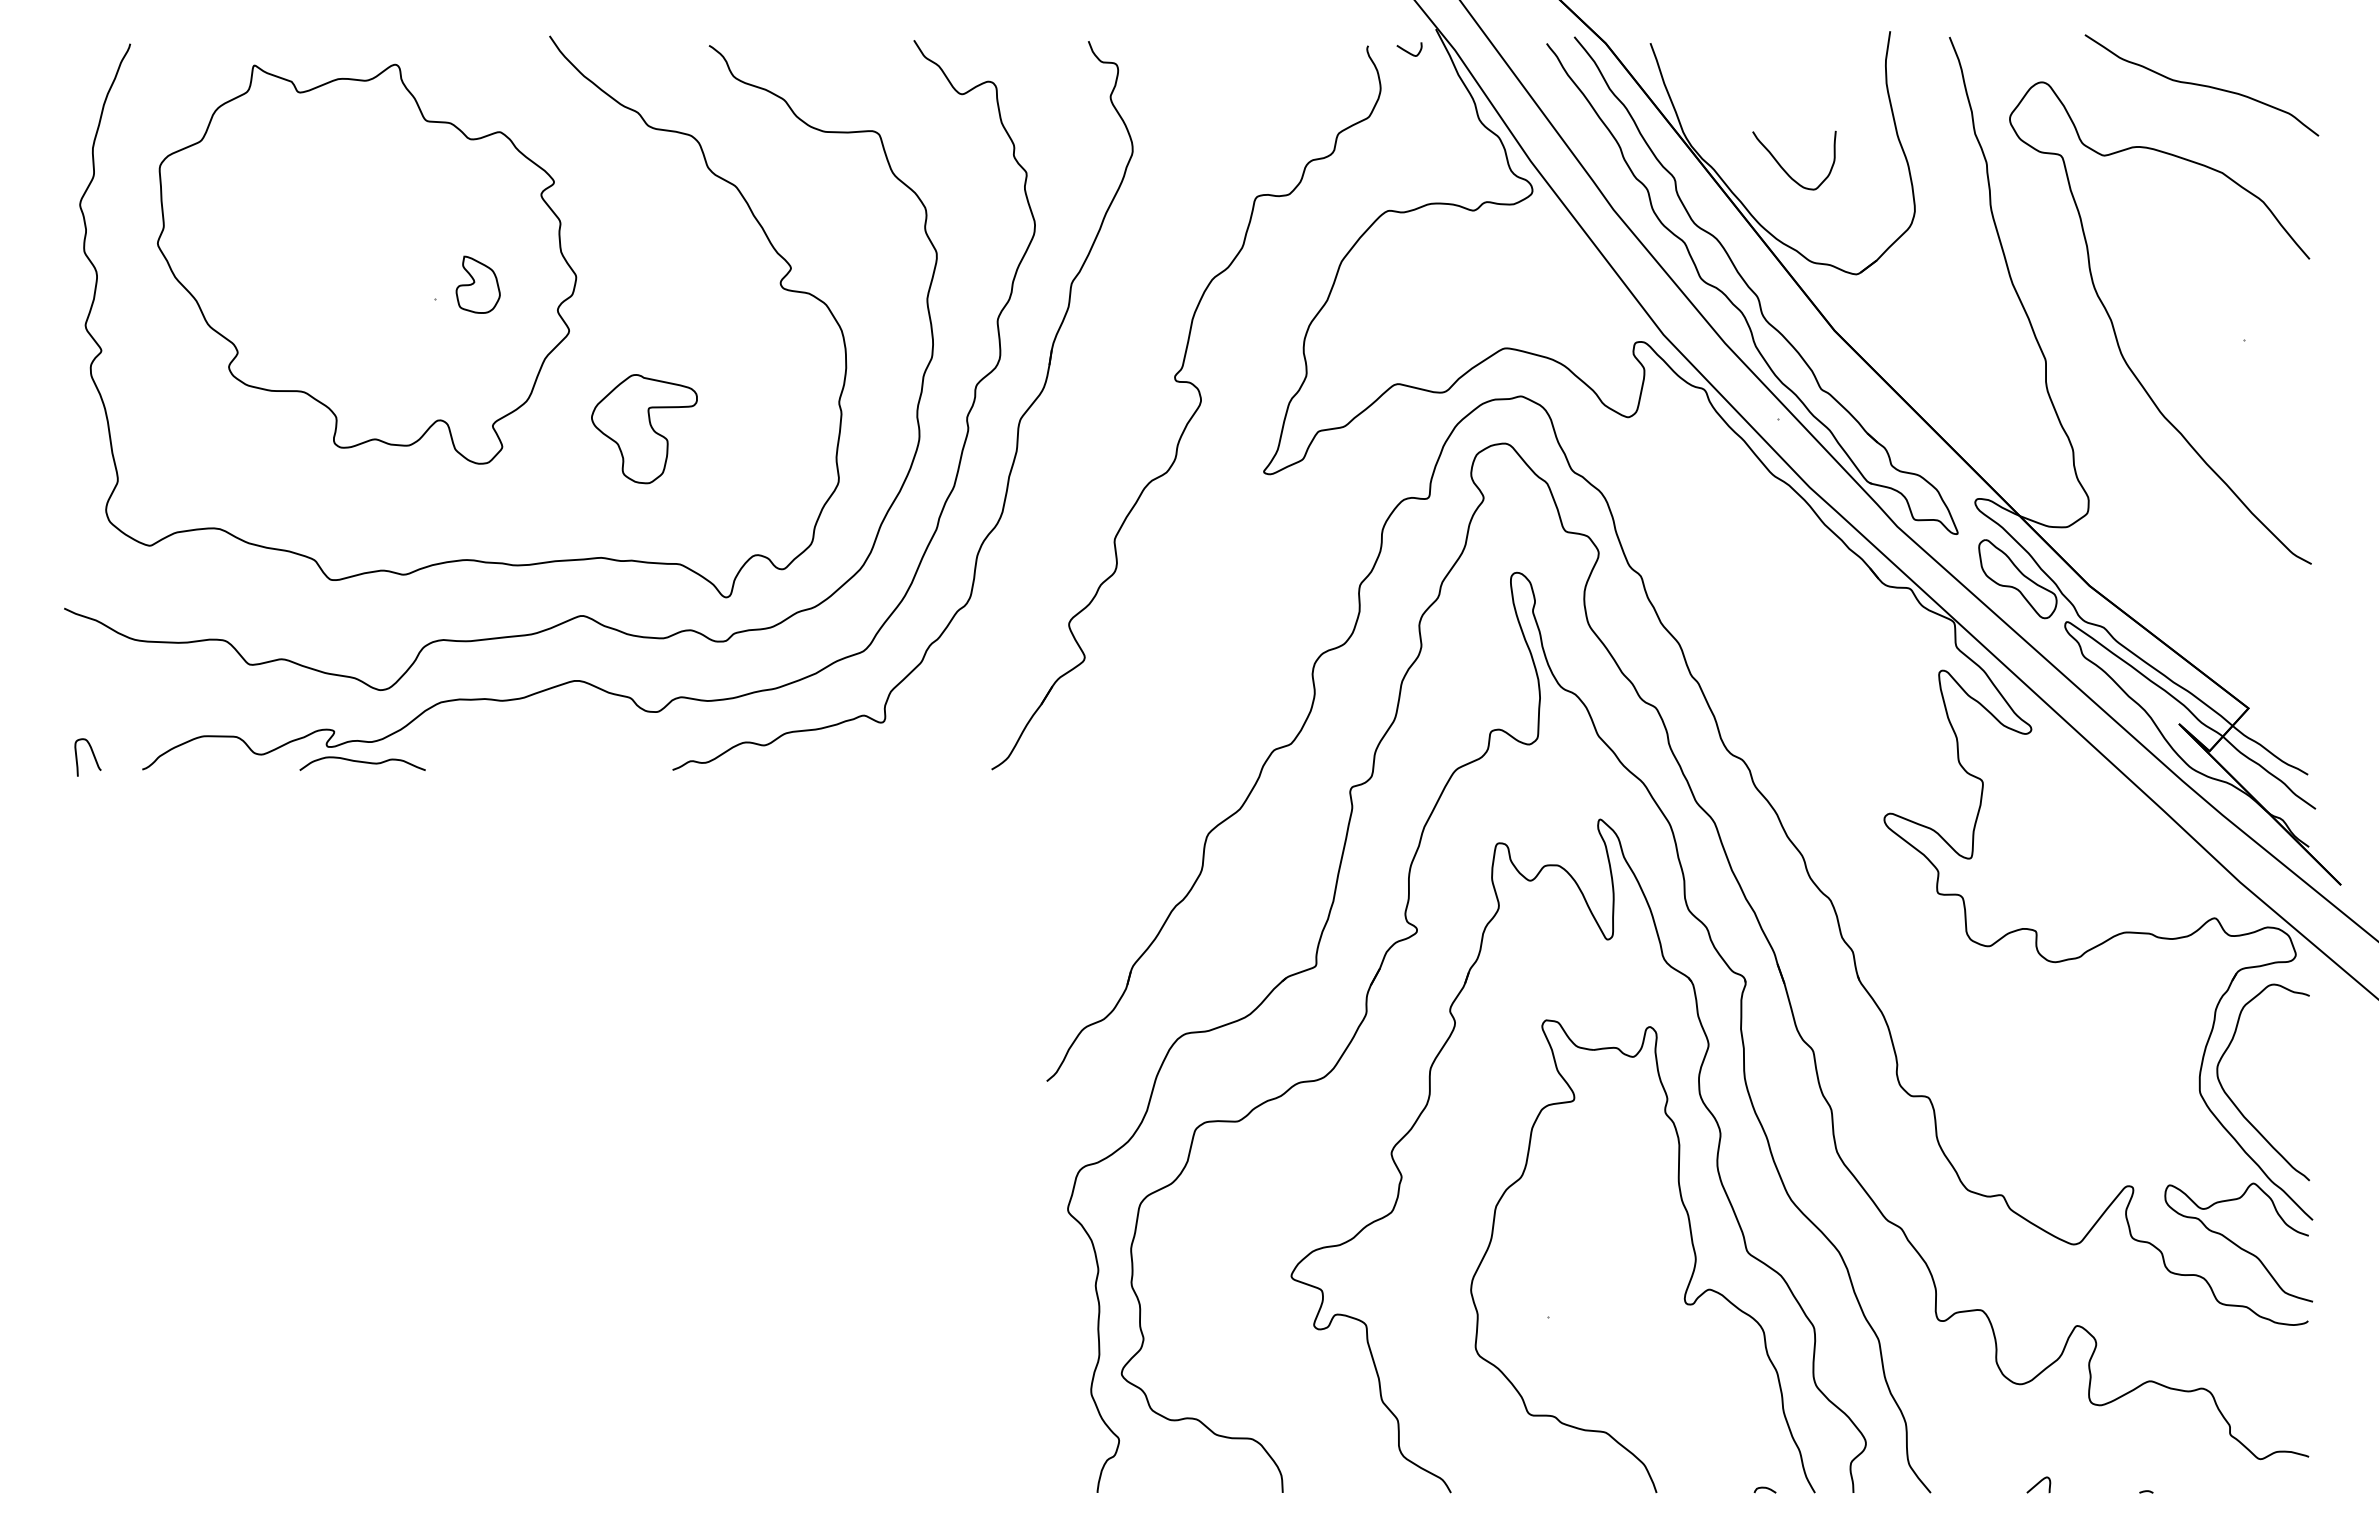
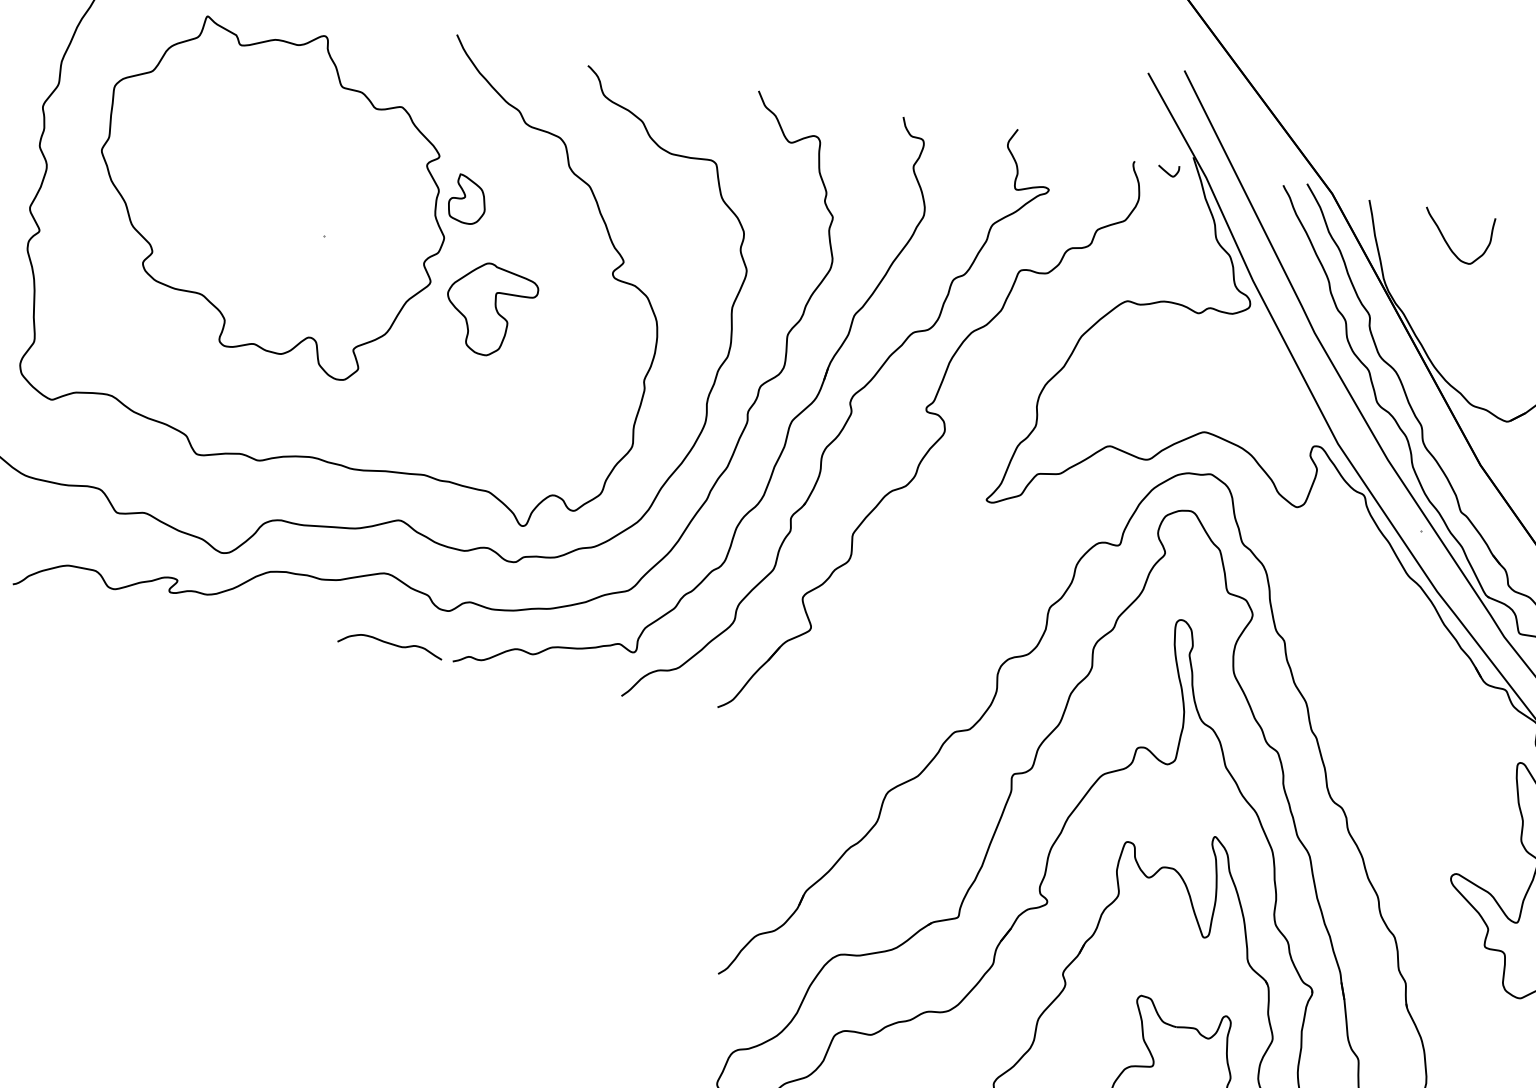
curve: (1782, 166) -> (1446, 240), moved
part: (477, 284) -> (467, 199), moved
part: (1083, 408) -> (846, 421), added
part: (644, 429) -> (490, 310), moved
curve: (362, 762) -> (390, 644), moved

